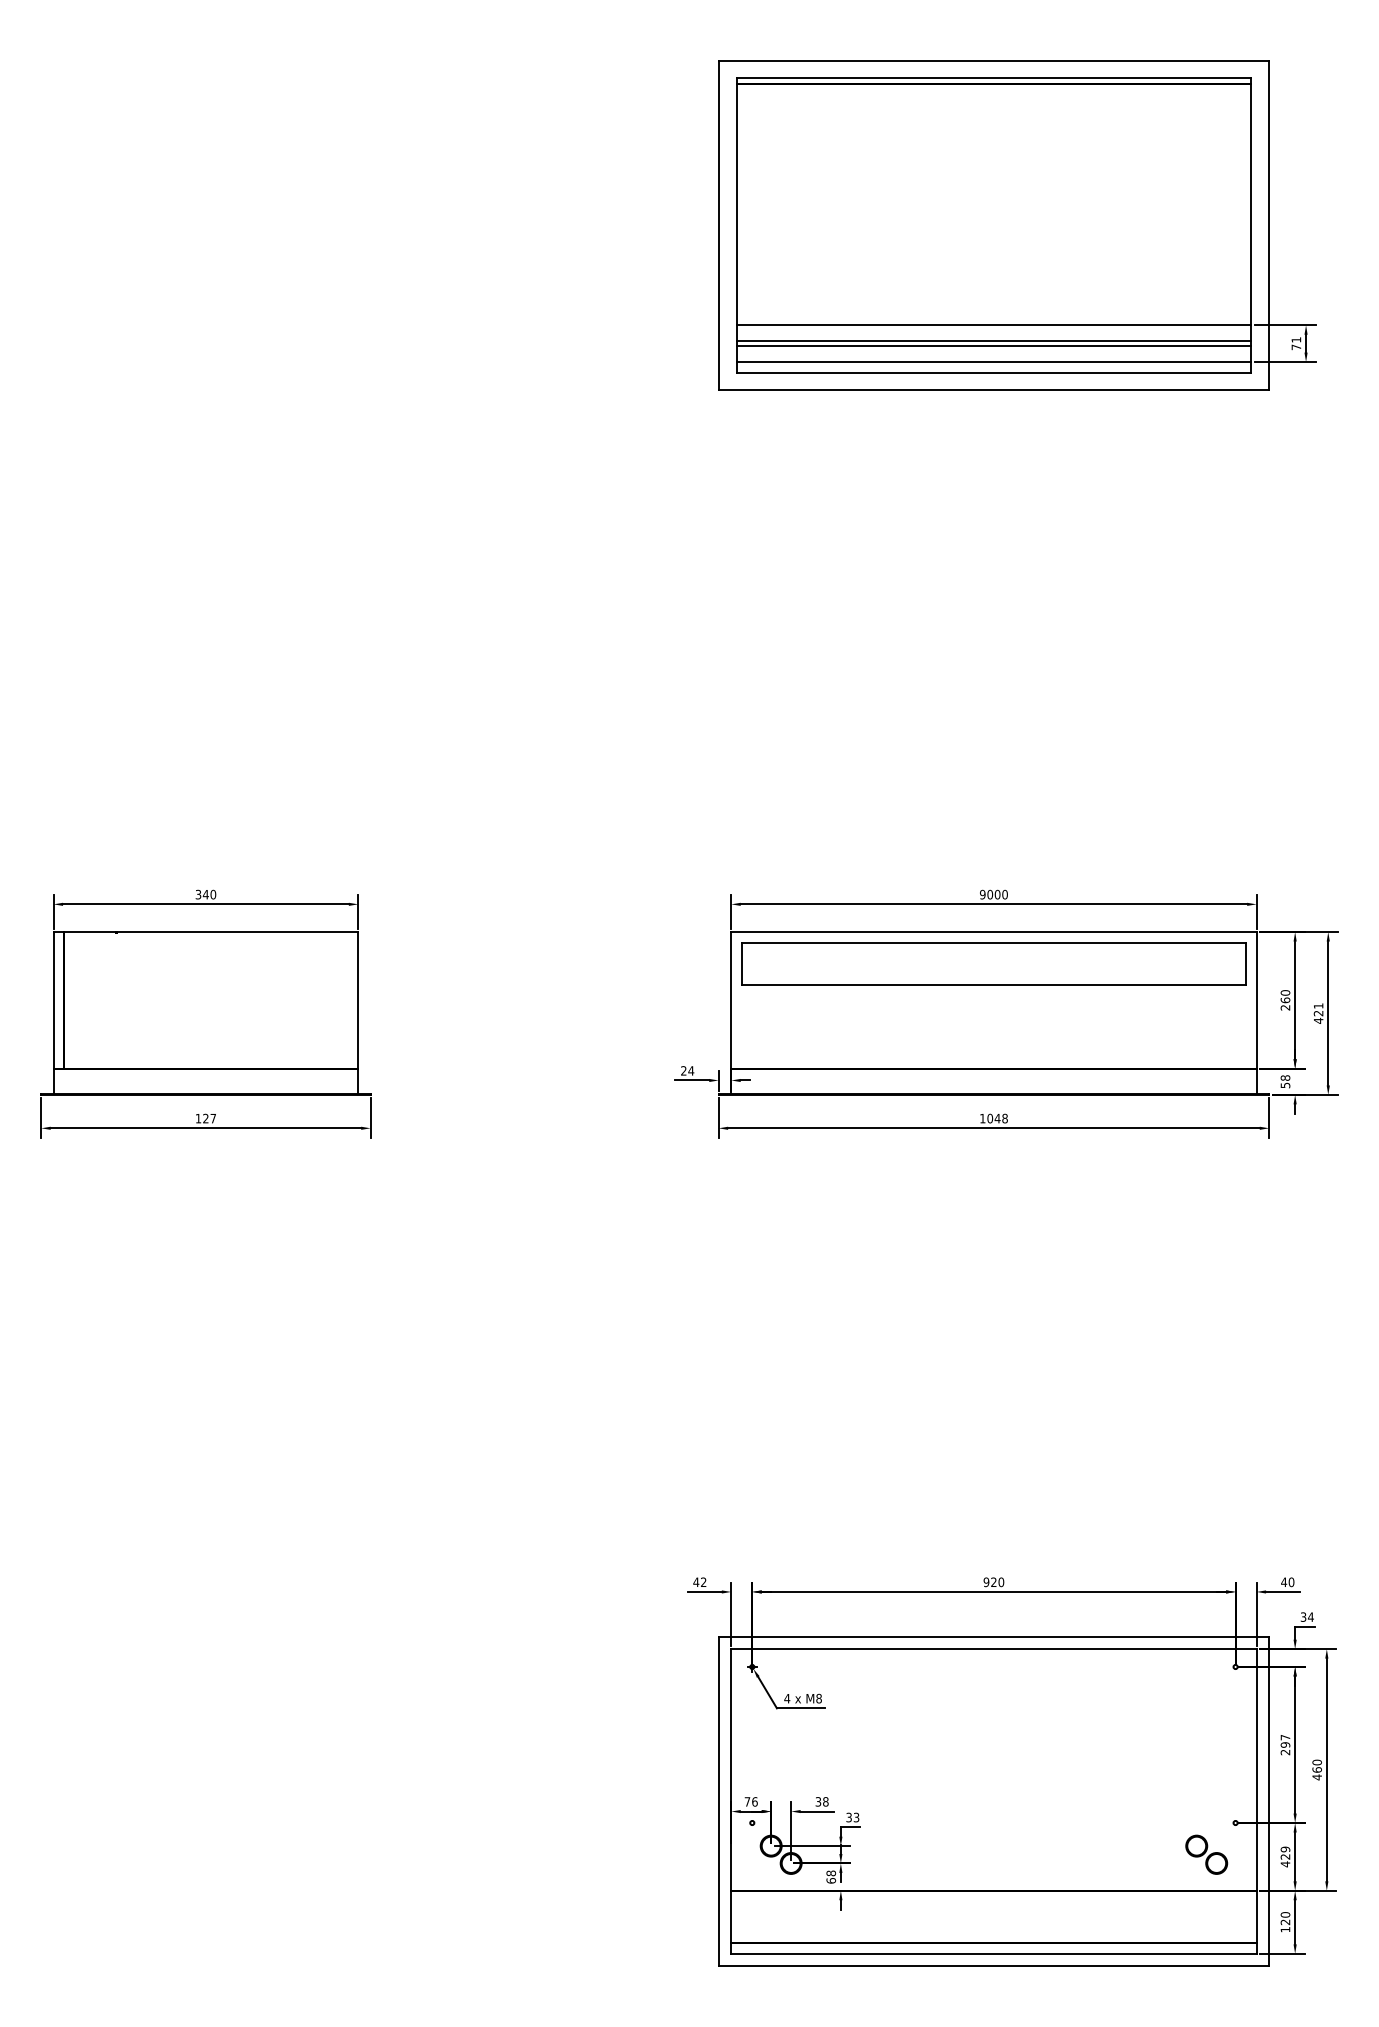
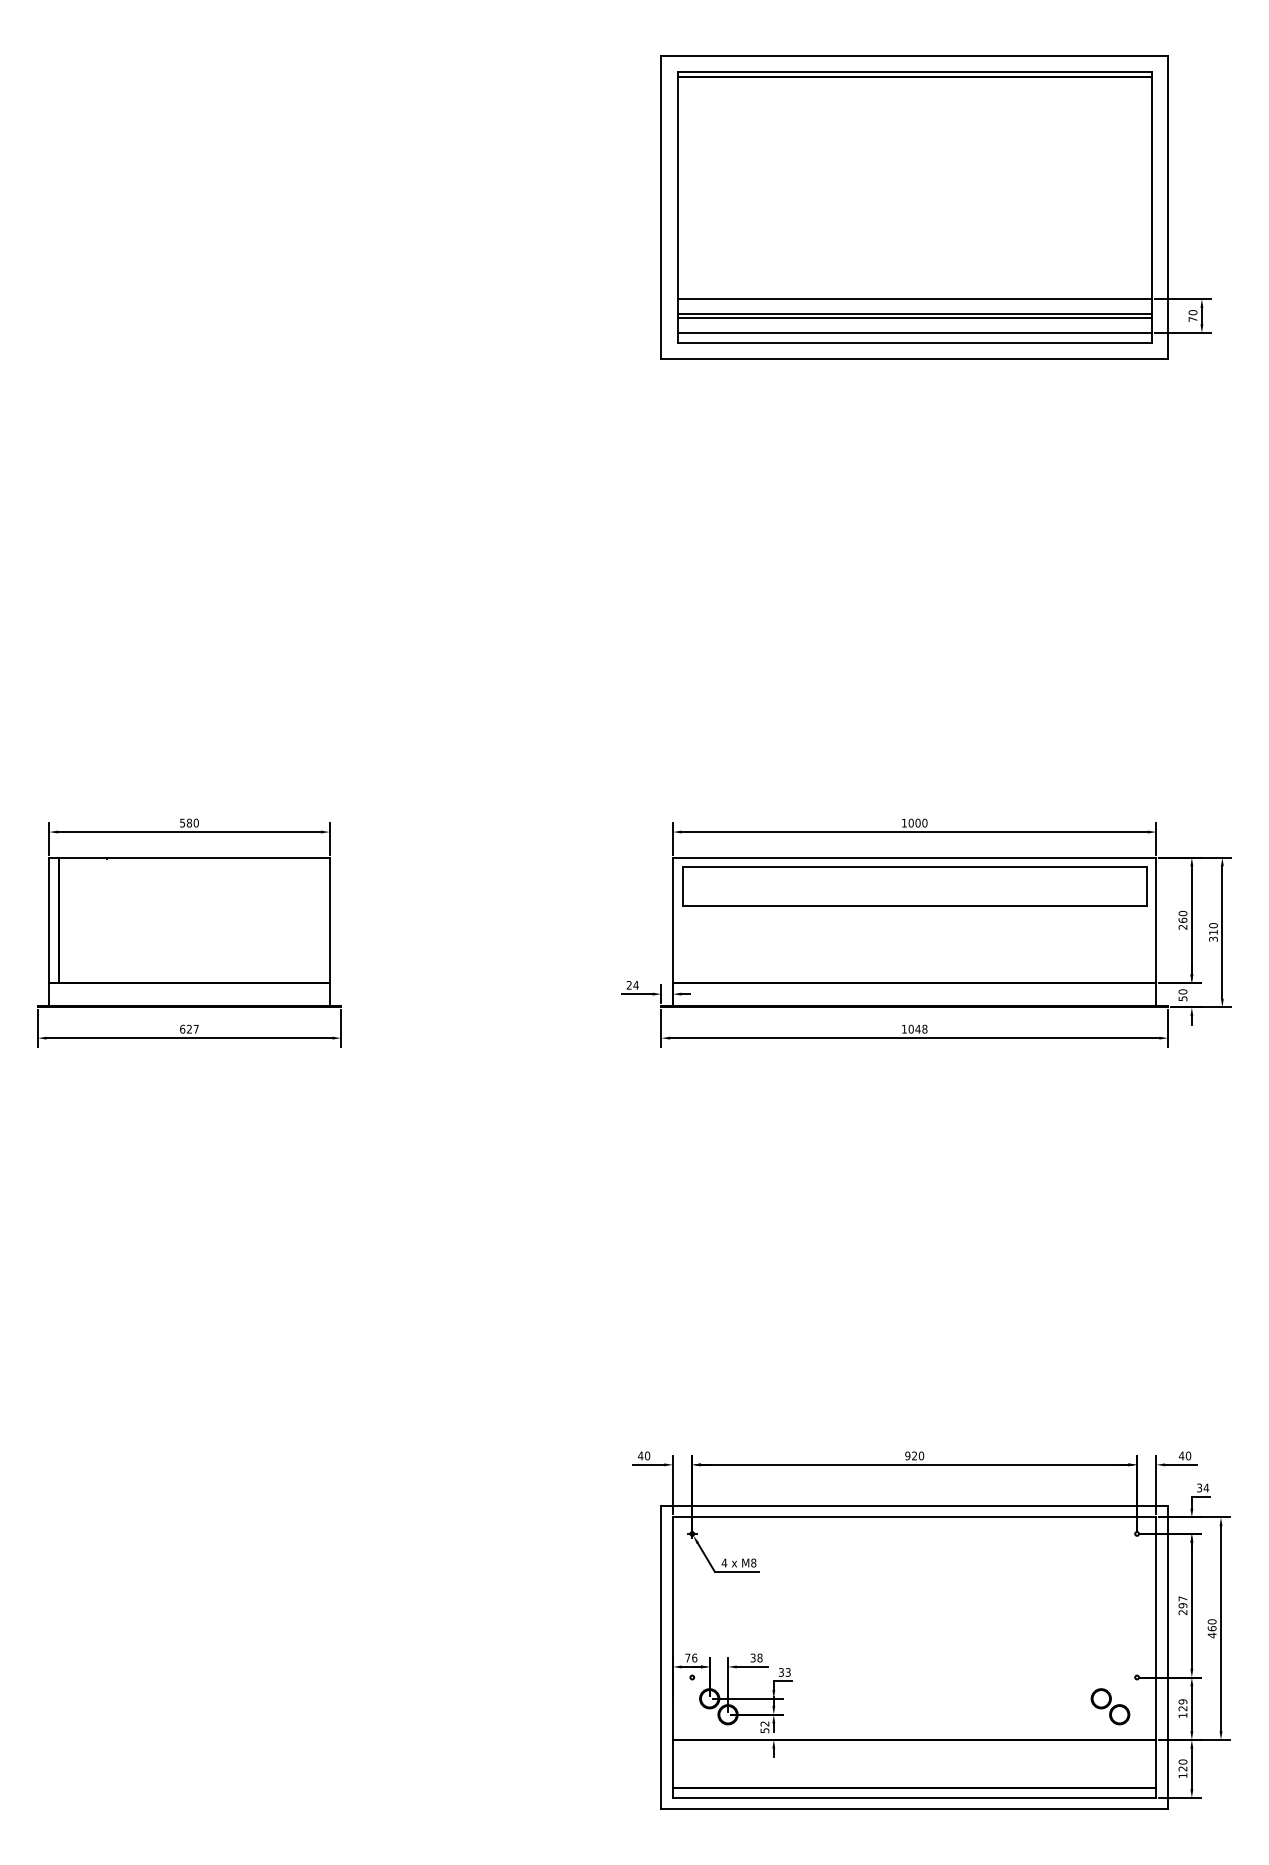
text: (1296, 339) -> (1193, 312), 71 -> 70
text: (202, 894) -> (186, 822), 340 -> 580
text: (982, 894) -> (904, 822), 9000 -> 1000
text: (1318, 1013) -> (1213, 932), 421 -> 310
text: (1285, 1077) -> (1182, 991), 58 -> 50
text: (198, 1118) -> (182, 1029), 127 -> 627
text: (703, 1582) -> (647, 1456), 42 -> 40
text: (1285, 1864) -> (1182, 1715), 429 -> 129
text: (831, 1876) -> (765, 1726), 68 -> 52

